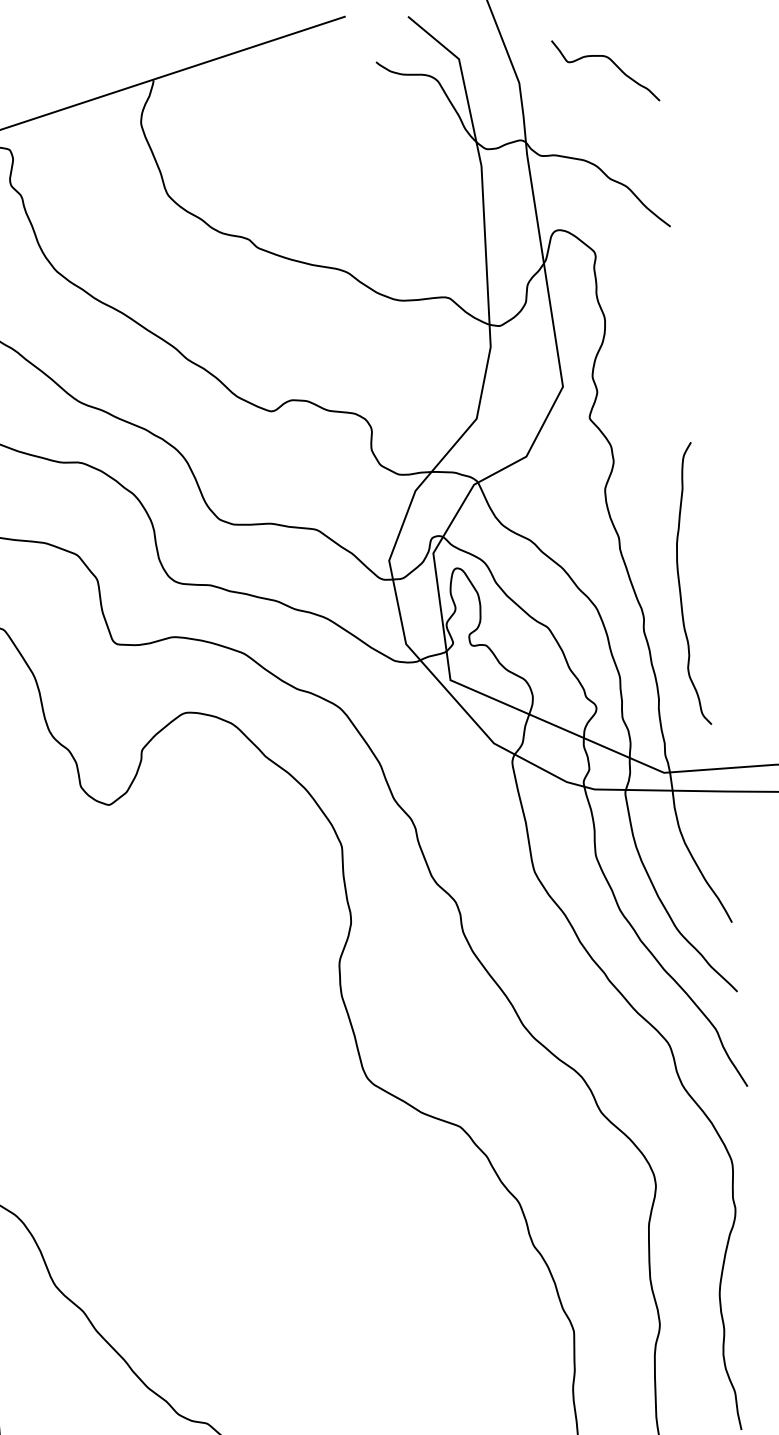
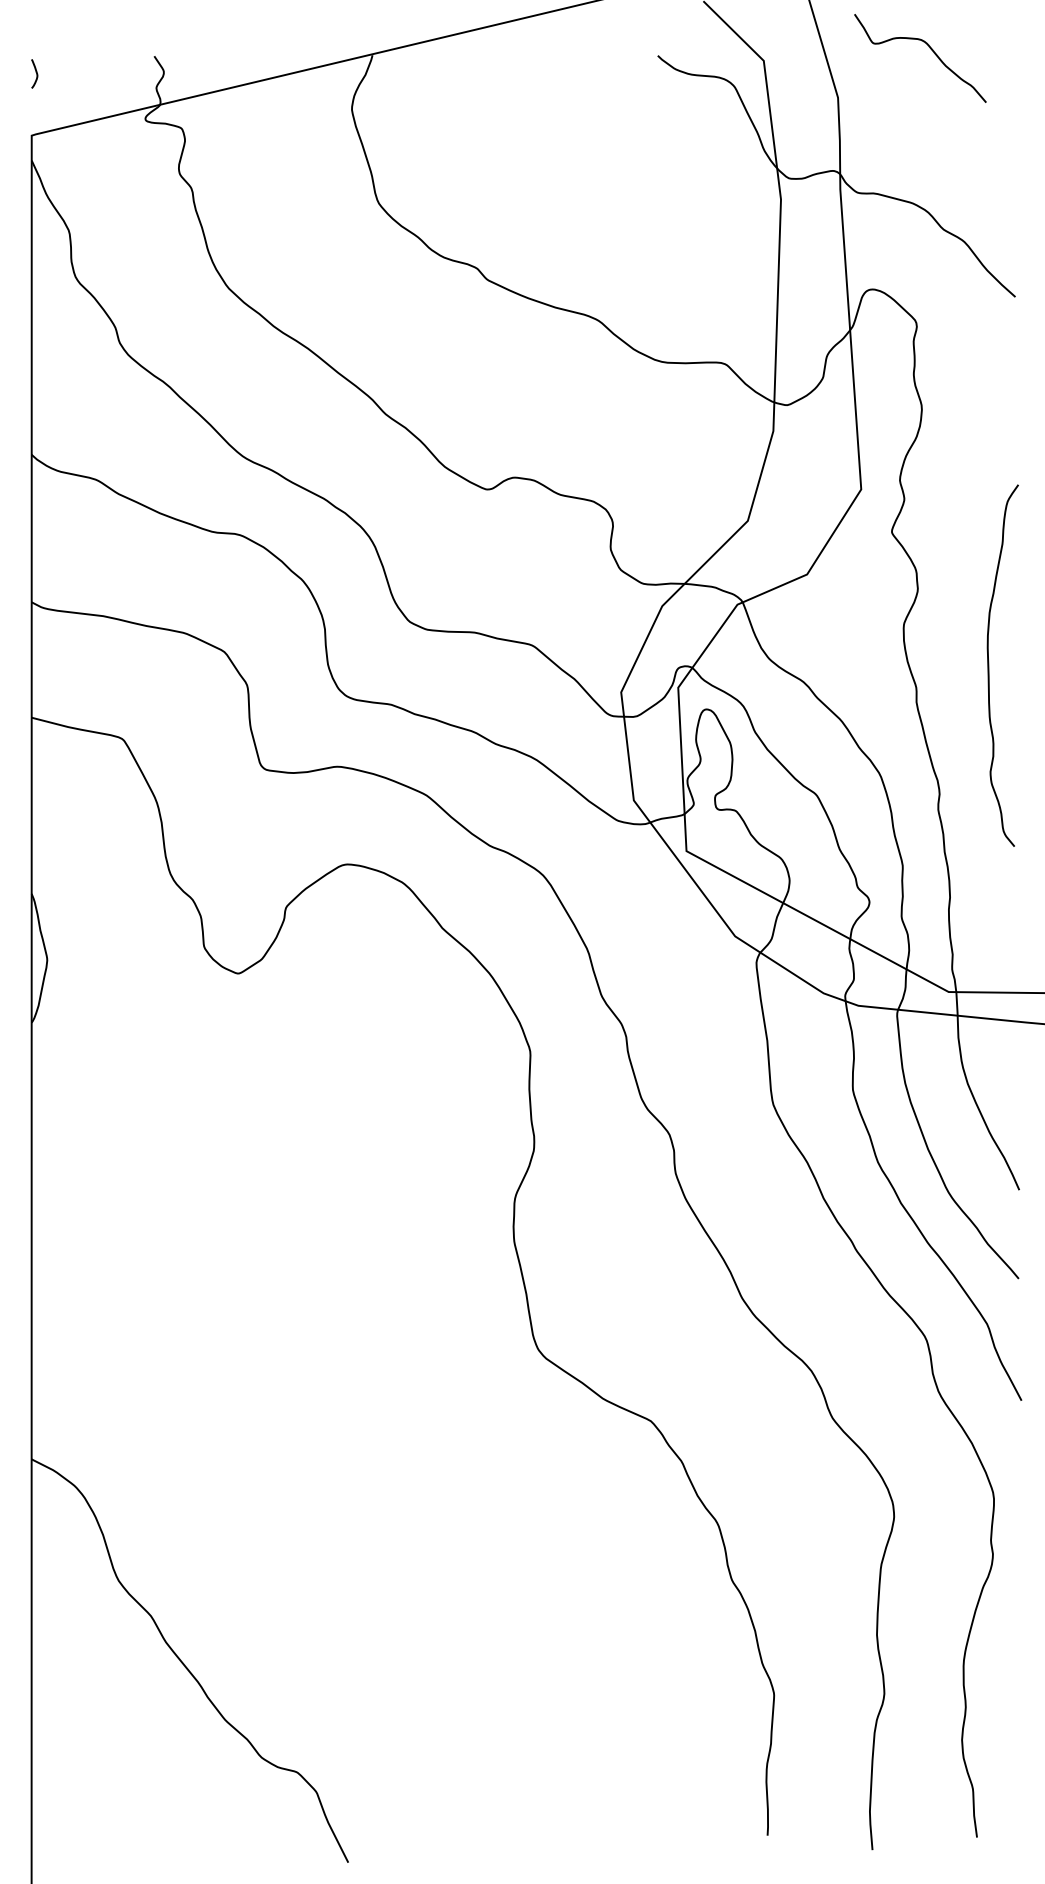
curve: (612, 62) -> (929, 48), moved
curve: (680, 585) -> (989, 665), moved

